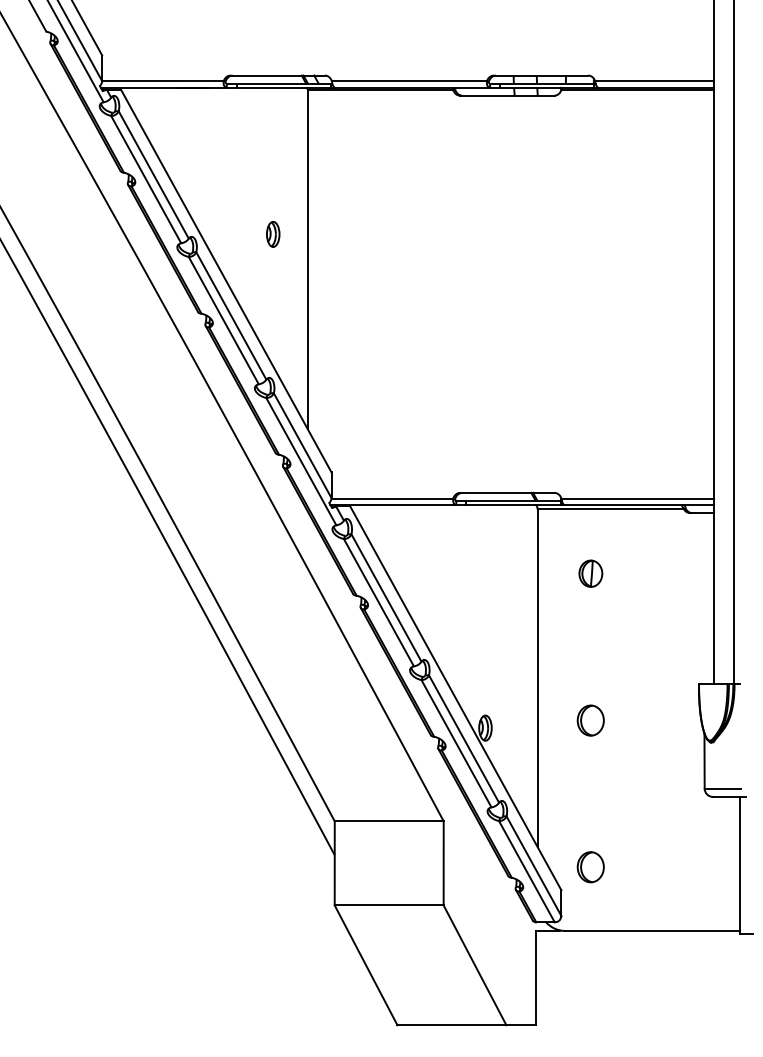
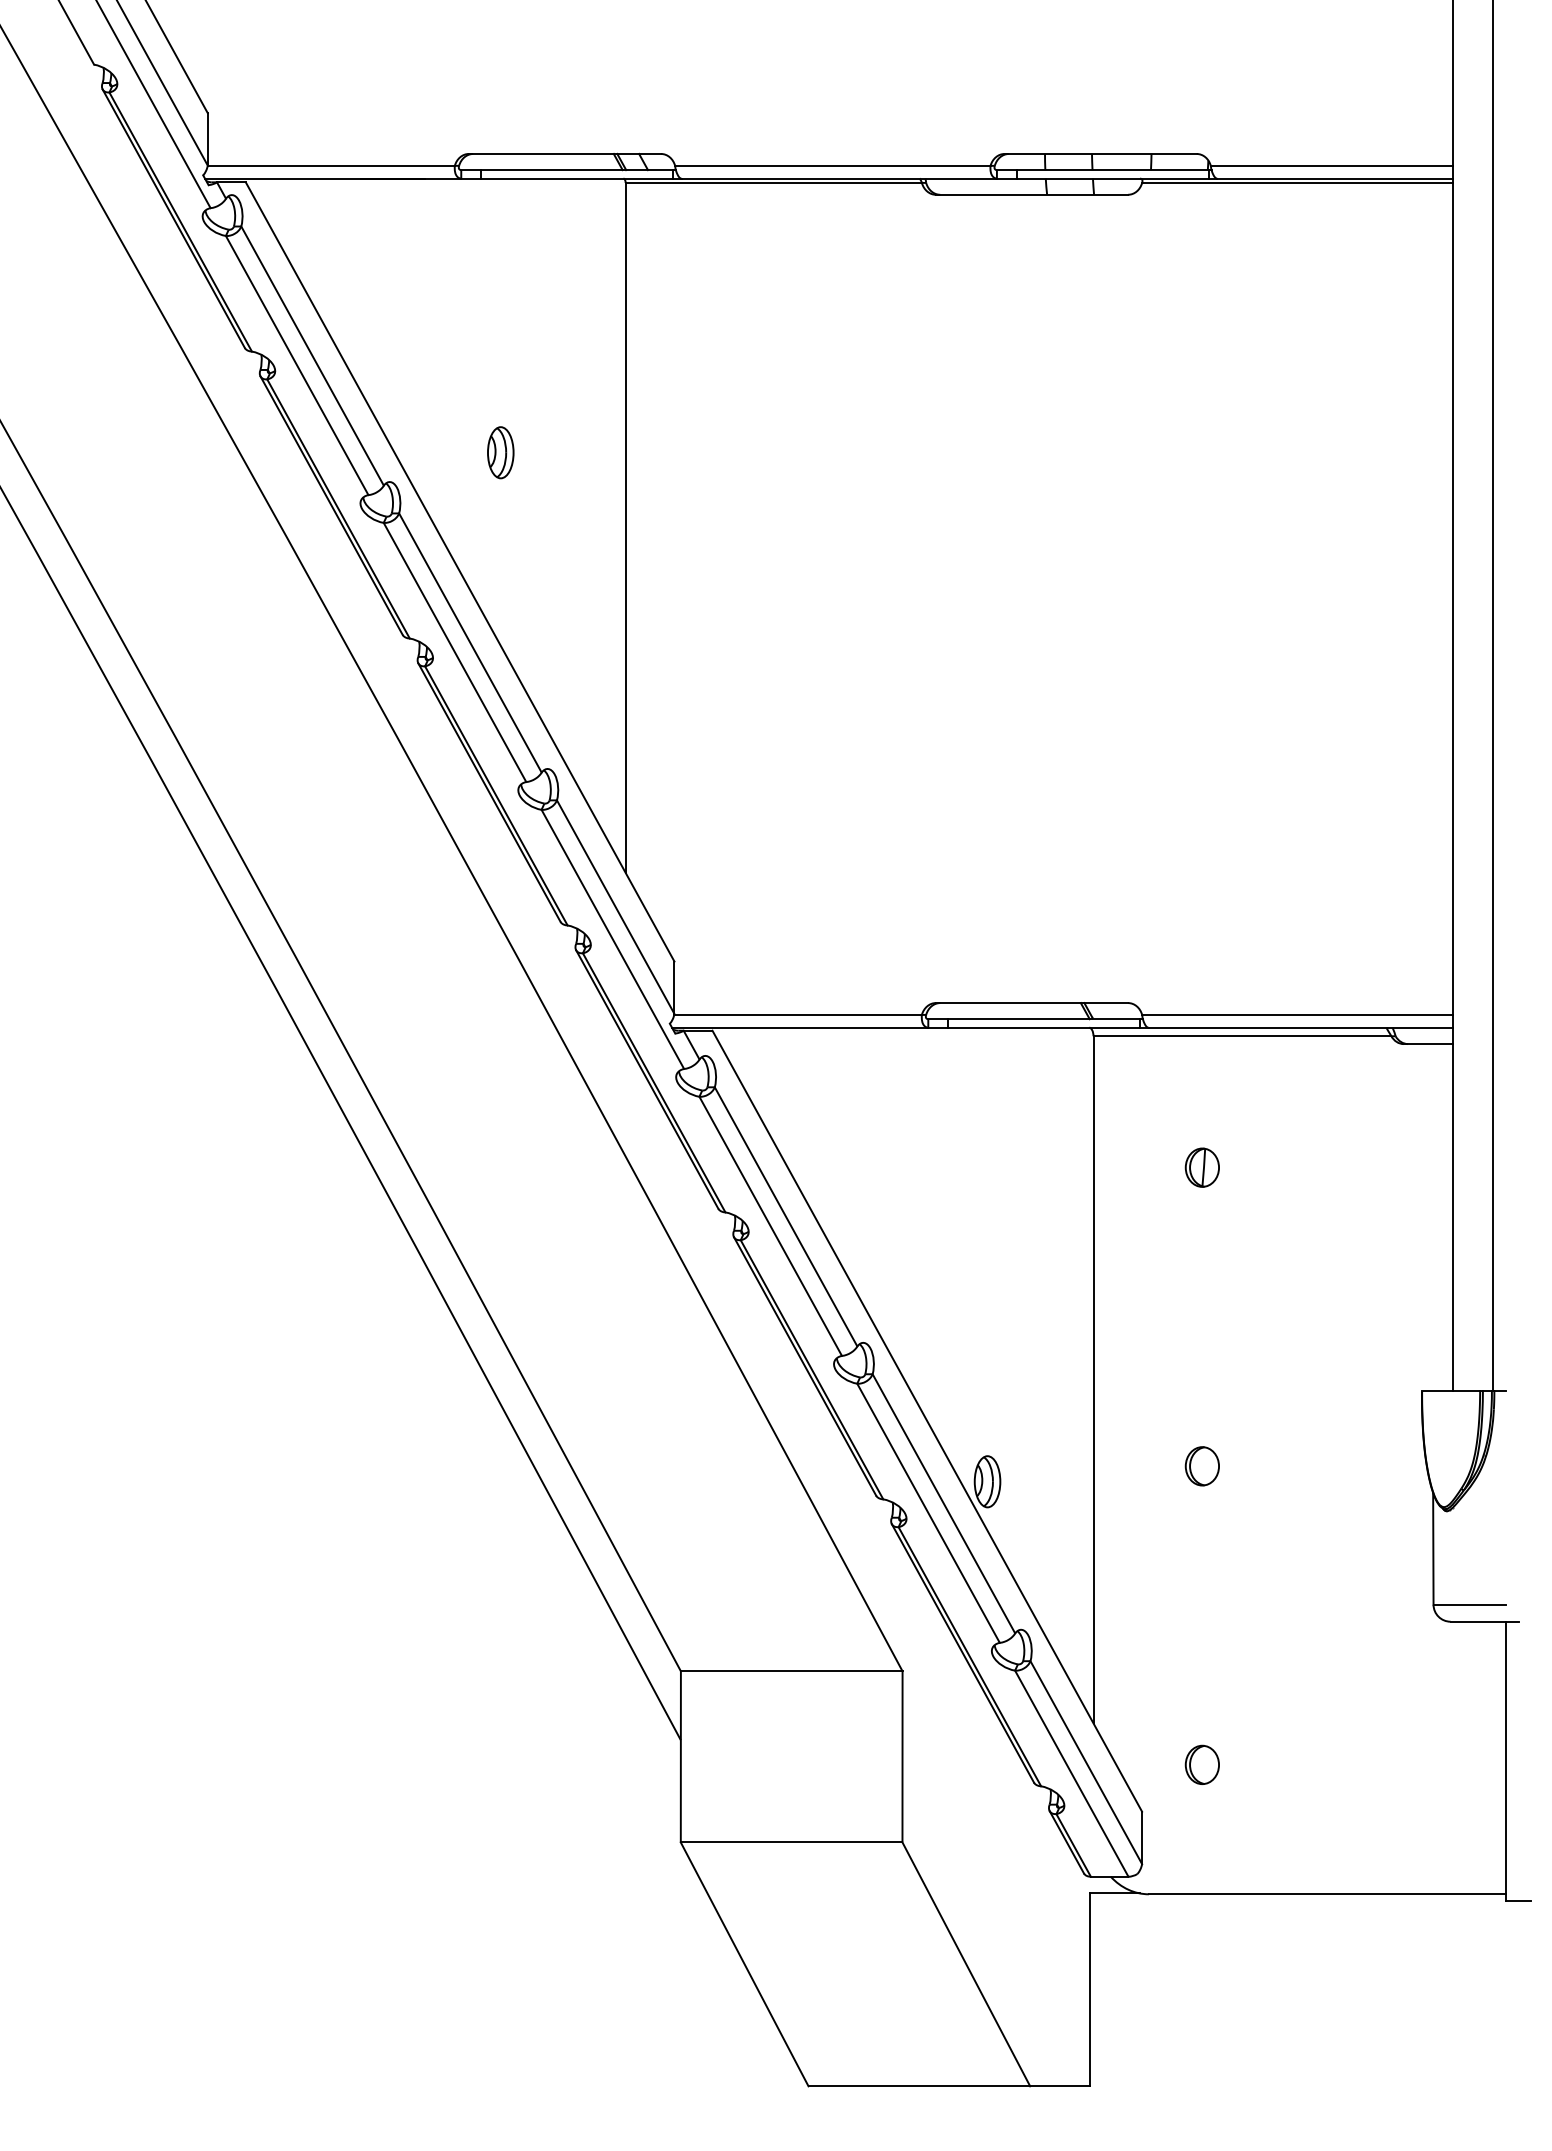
part: (273, 234) -> (501, 452), moved
part: (591, 573) -> (1203, 1167), size x0.71
part: (591, 720) -> (1203, 1466), size x0.62
part: (591, 867) -> (1203, 1765), size x0.62

